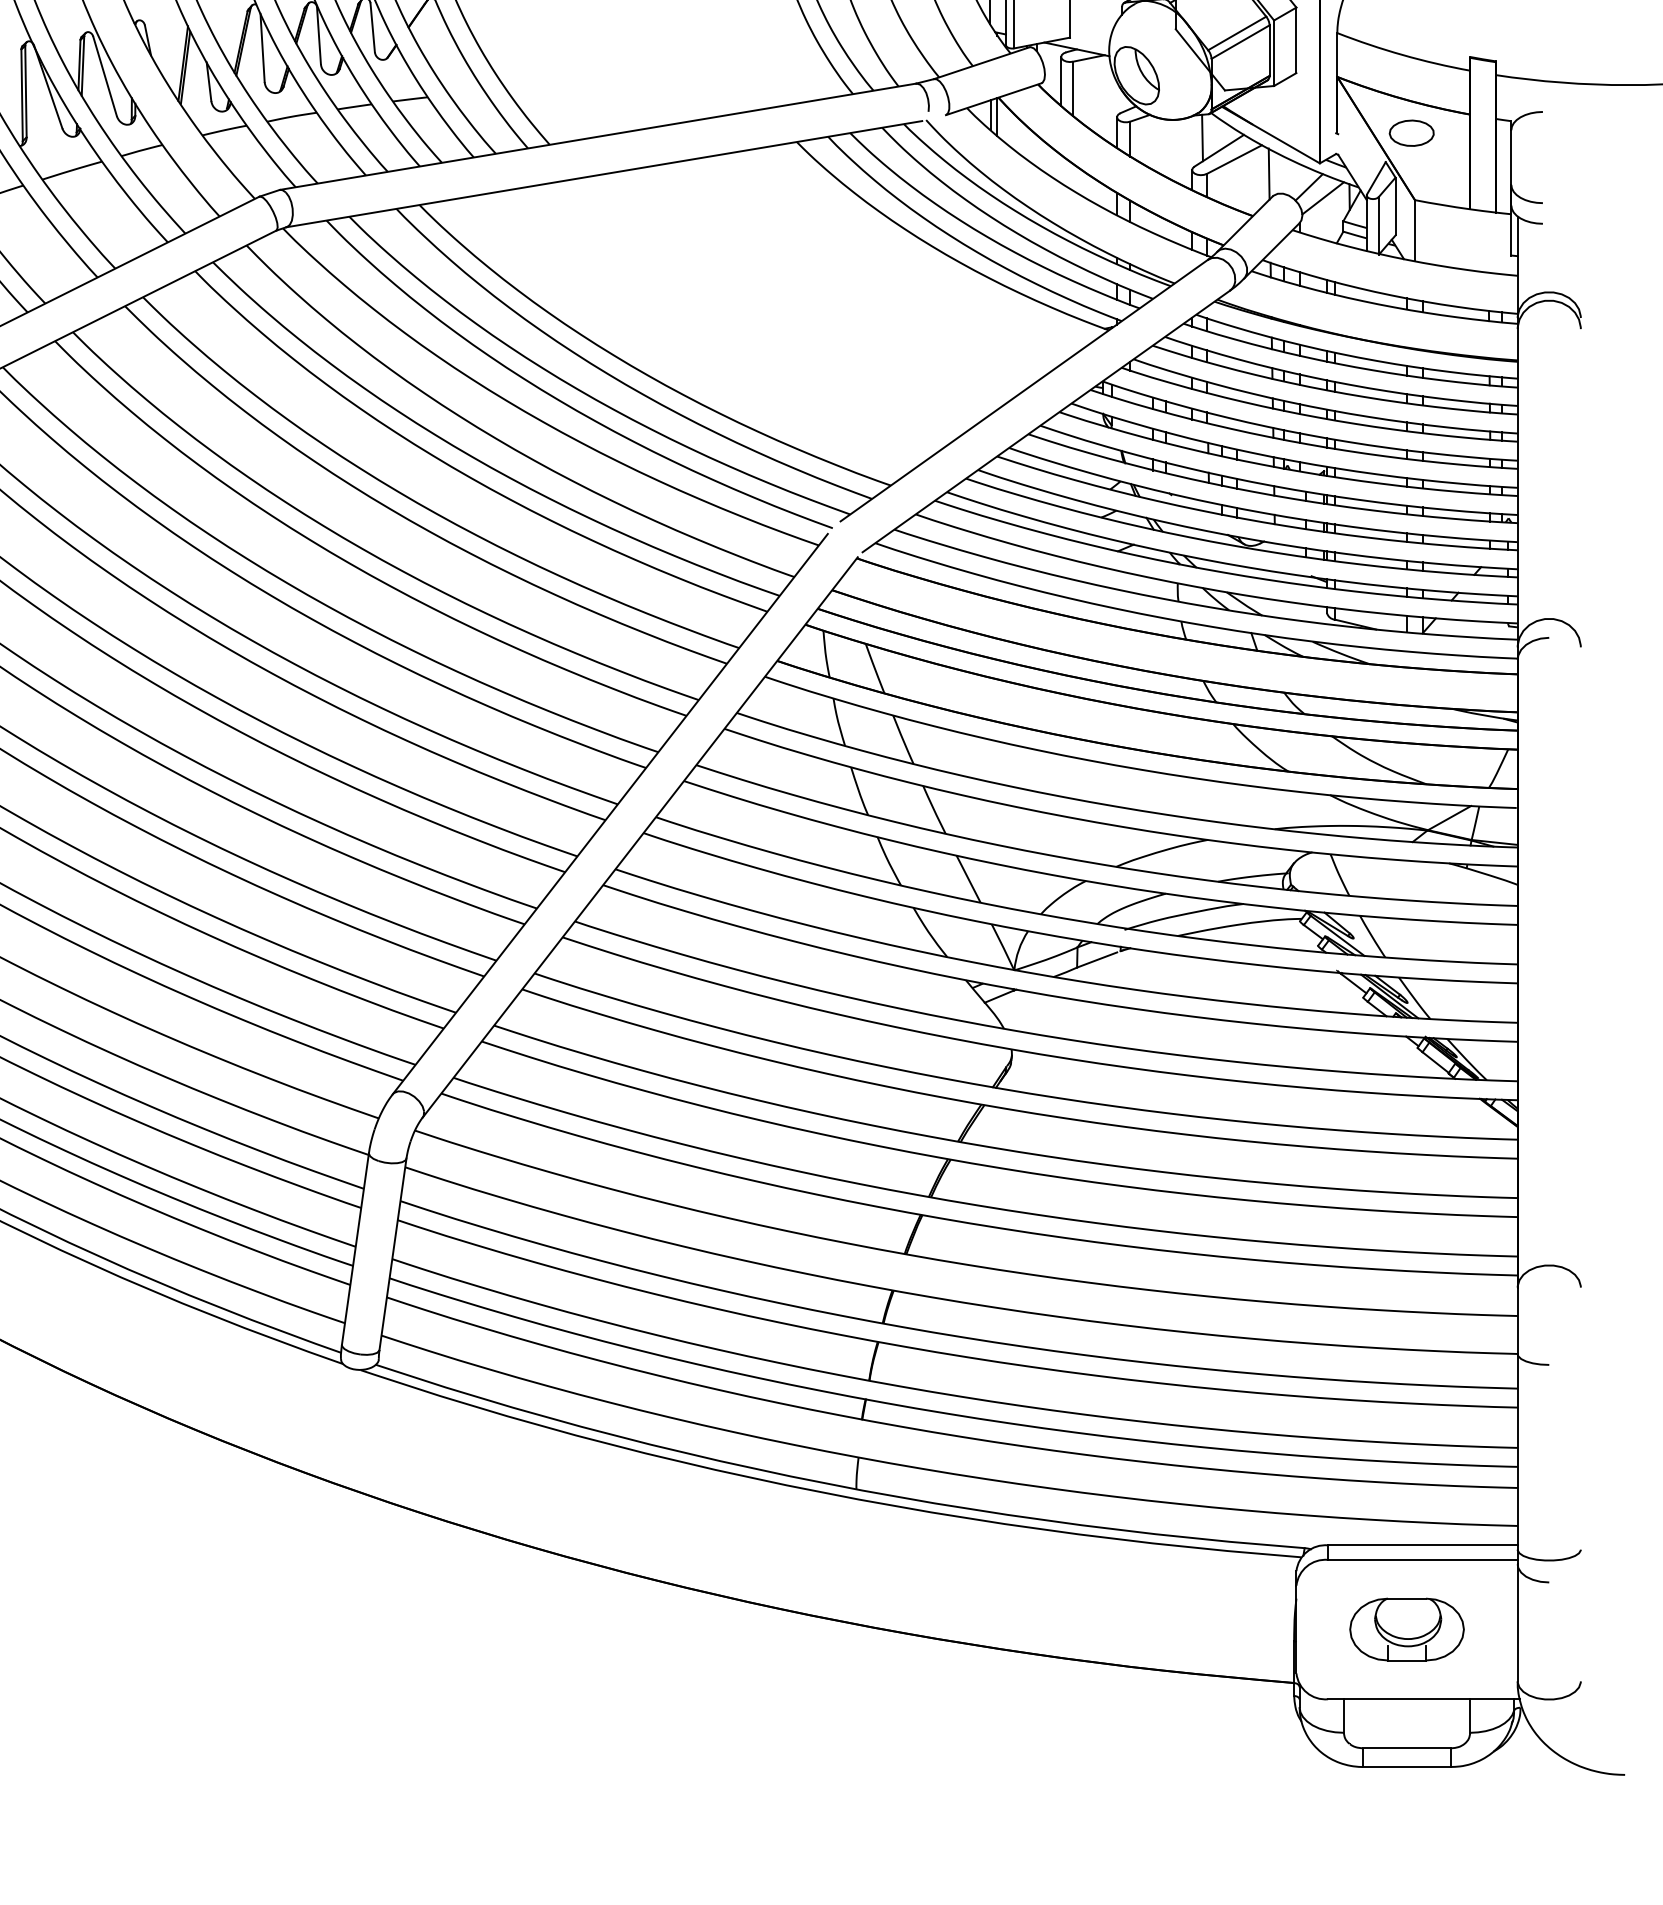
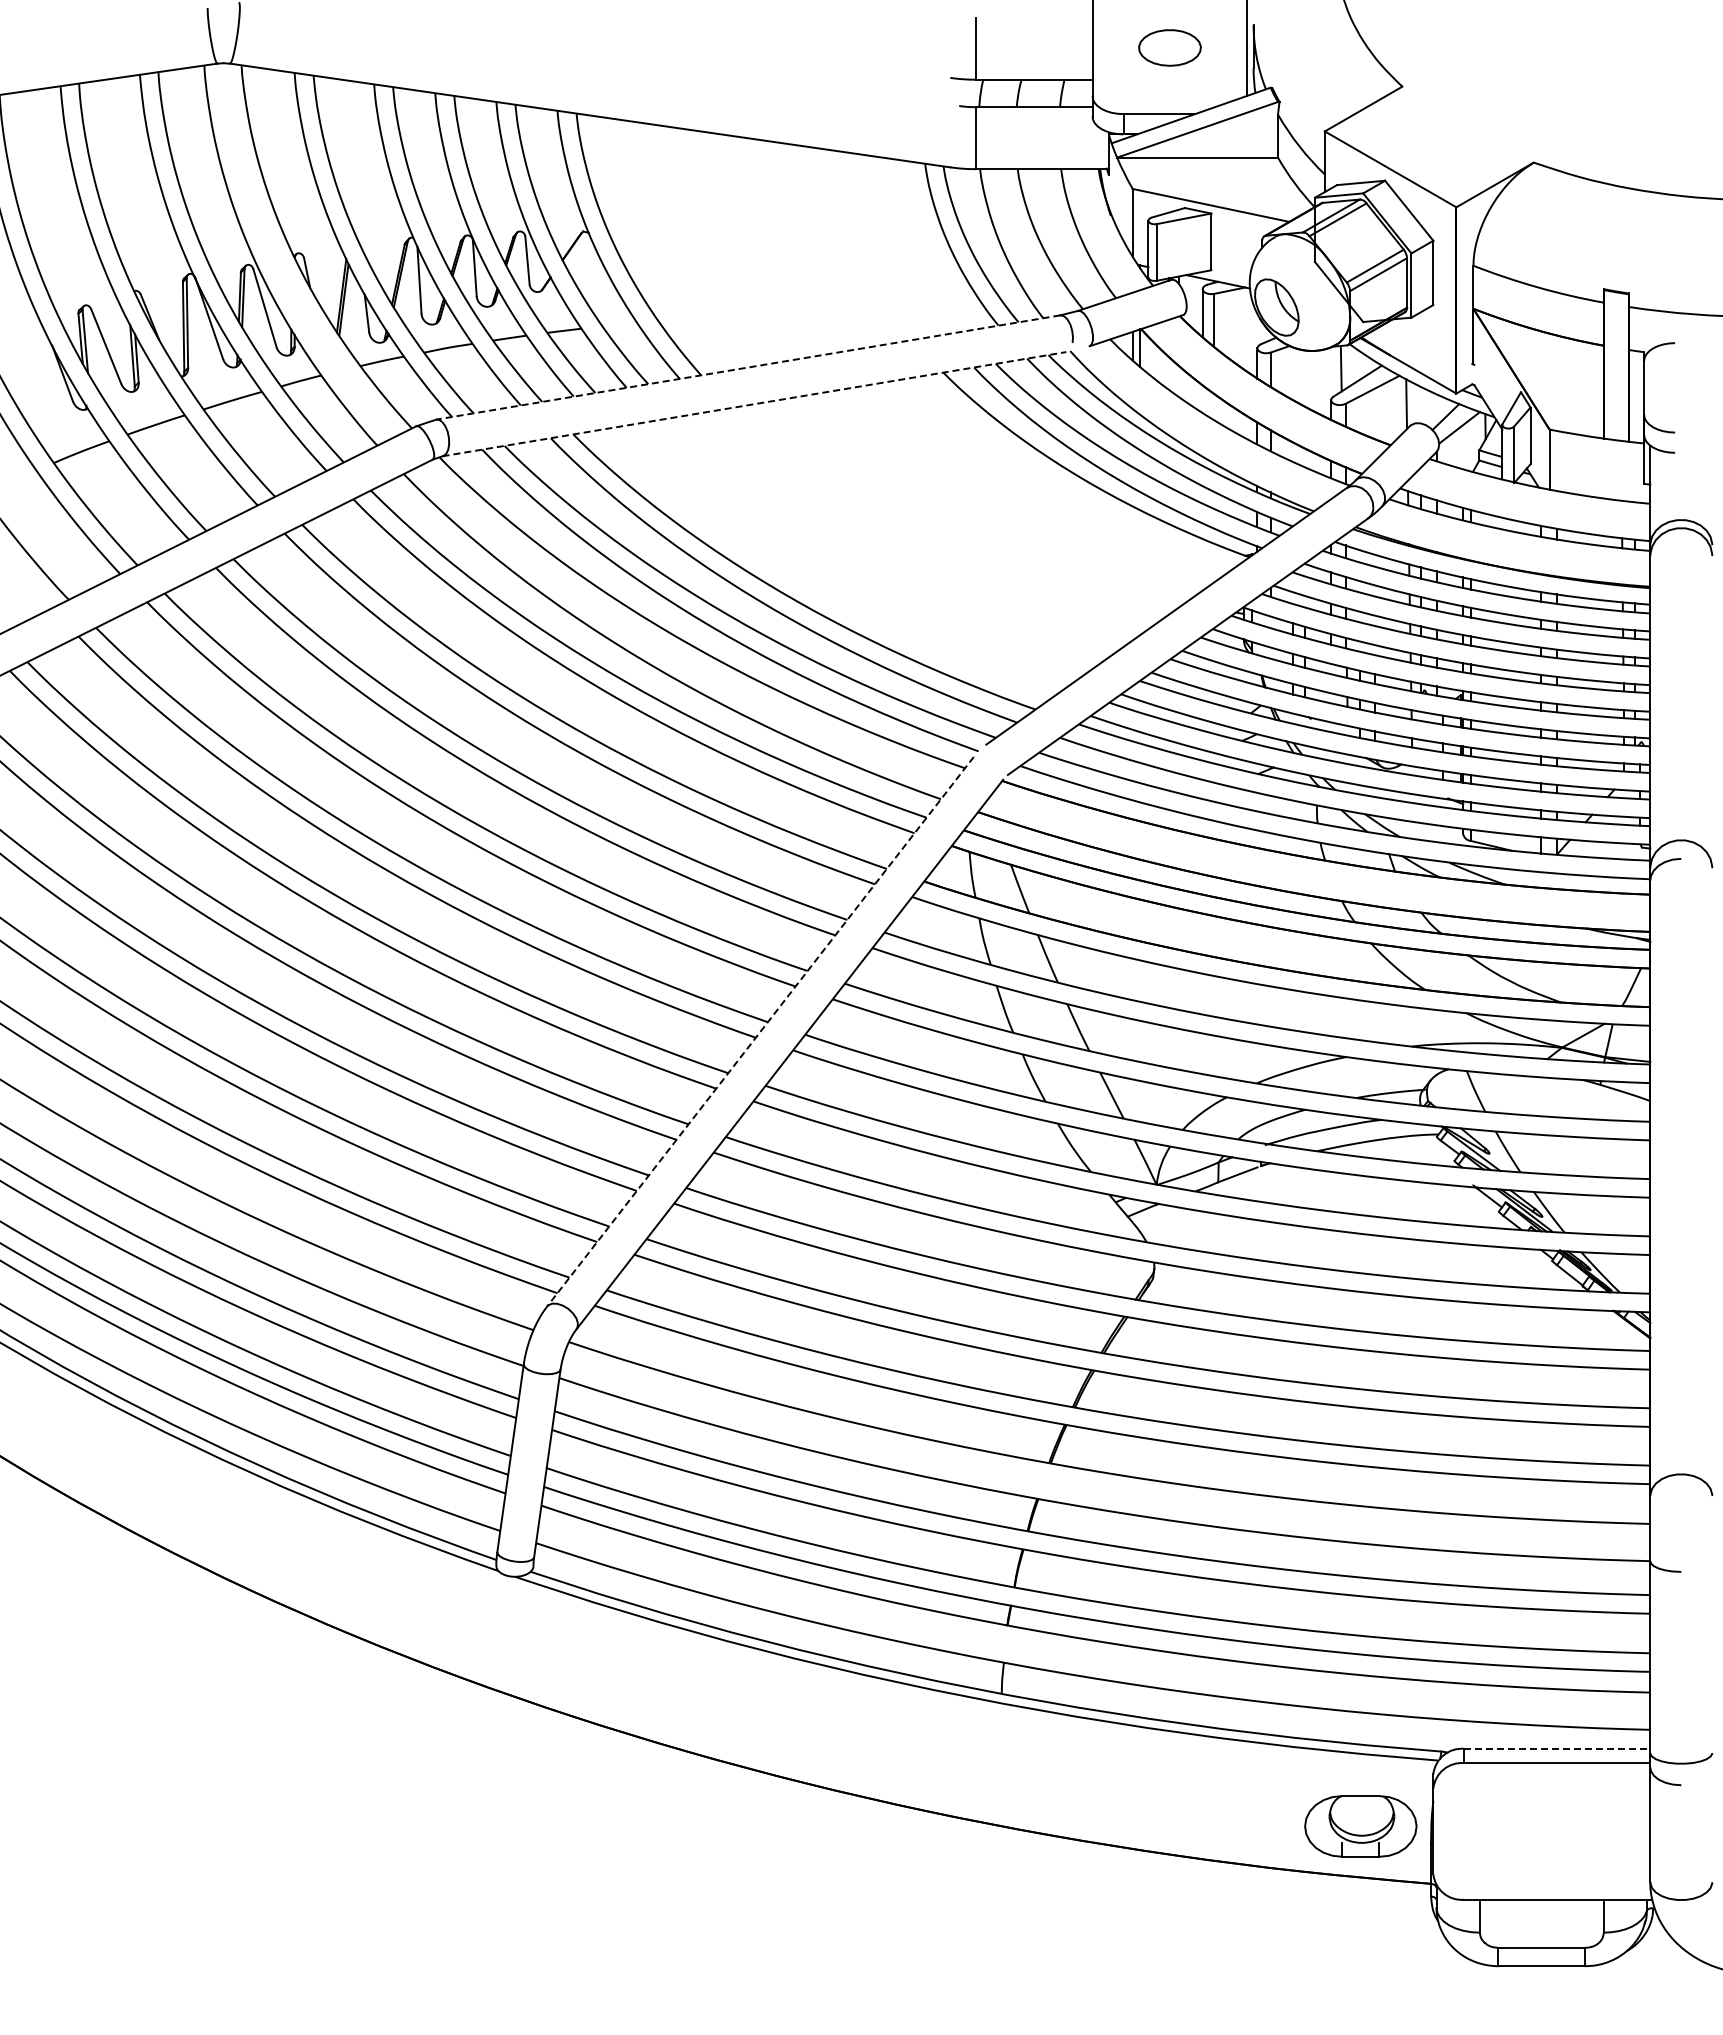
part: (1411, 132) -> (1546, 363), removed
line: (597, 136) -> (747, 367), solid -> dashed
line: (604, 174) -> (754, 404), solid -> dashed
line: (610, 813) -> (760, 1031), solid -> dashed
line: (1423, 1545) -> (1557, 1748), solid -> dashed
part: (1406, 1629) -> (1360, 1826), moved

